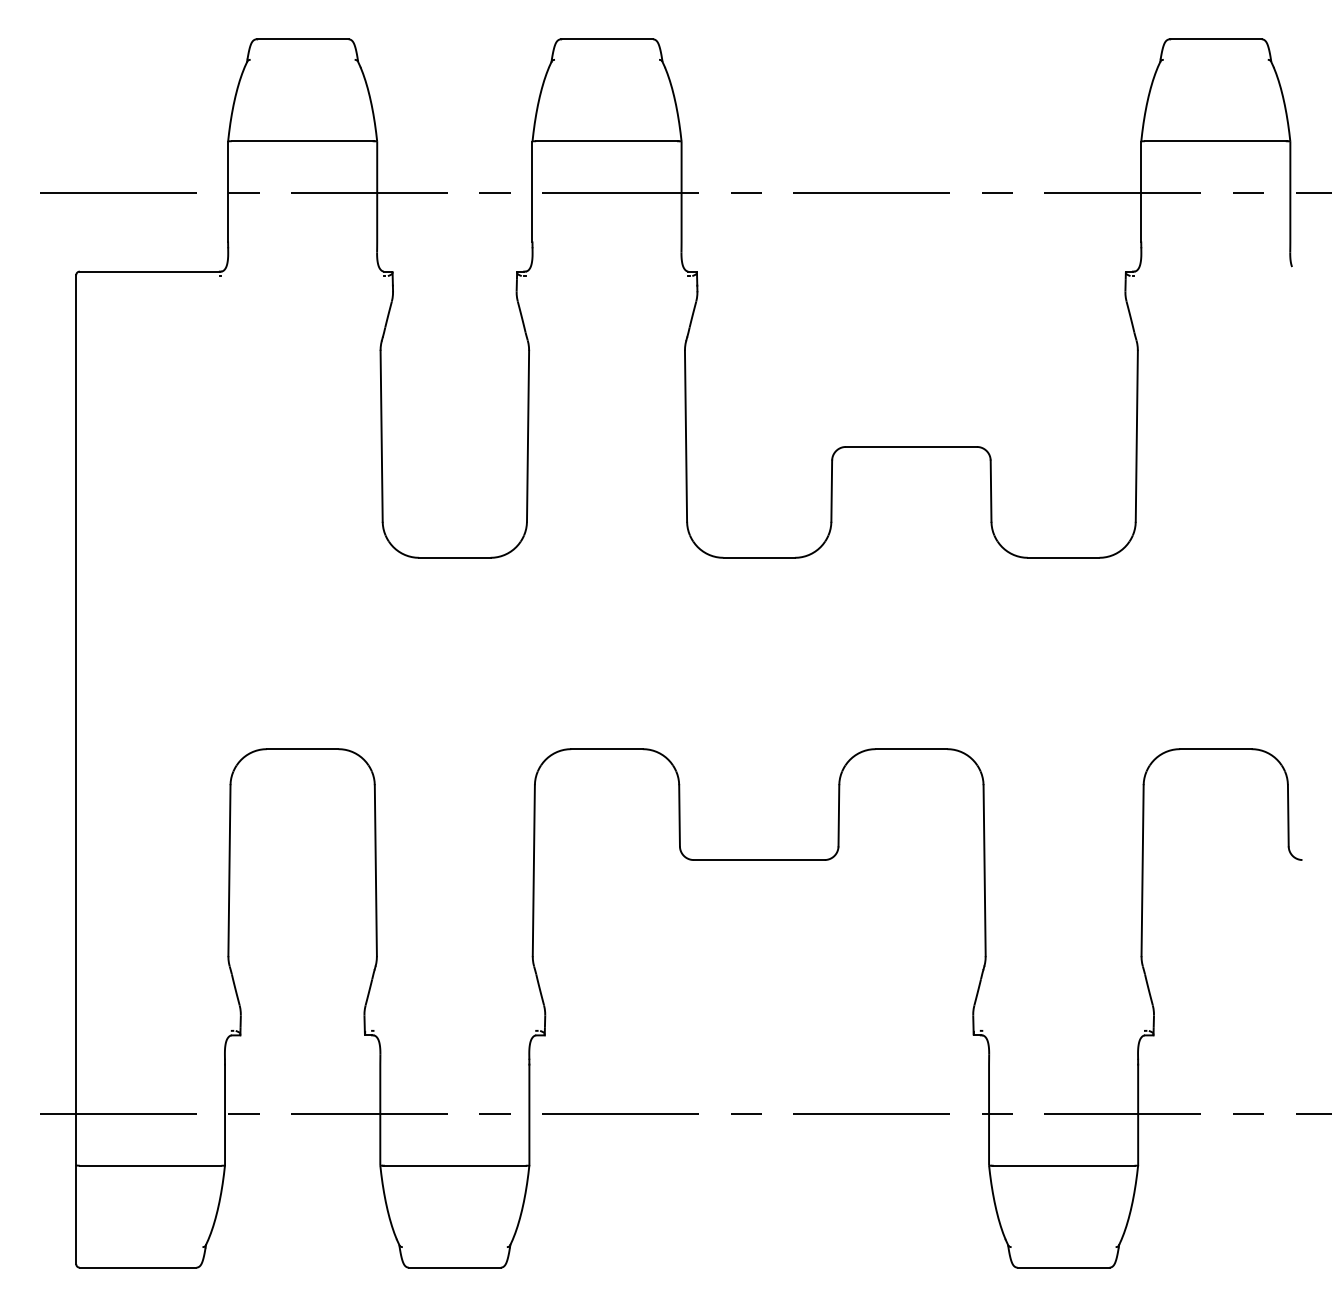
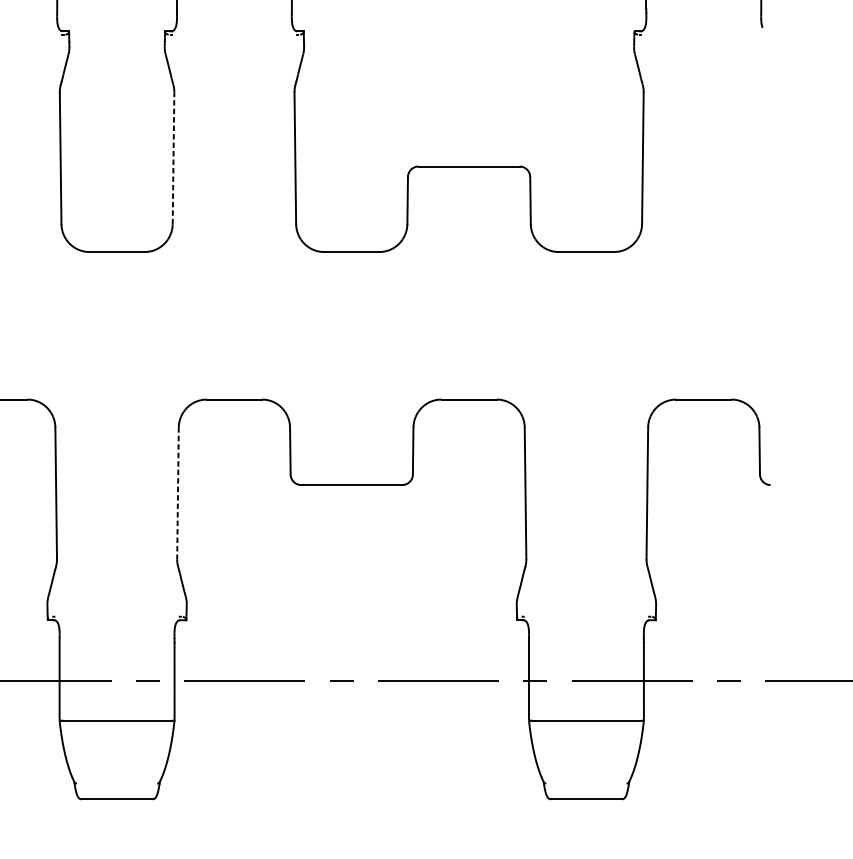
line: (528, 436) -> (173, 158), solid -> dashed
line: (533, 870) -> (177, 493), solid -> dashed

